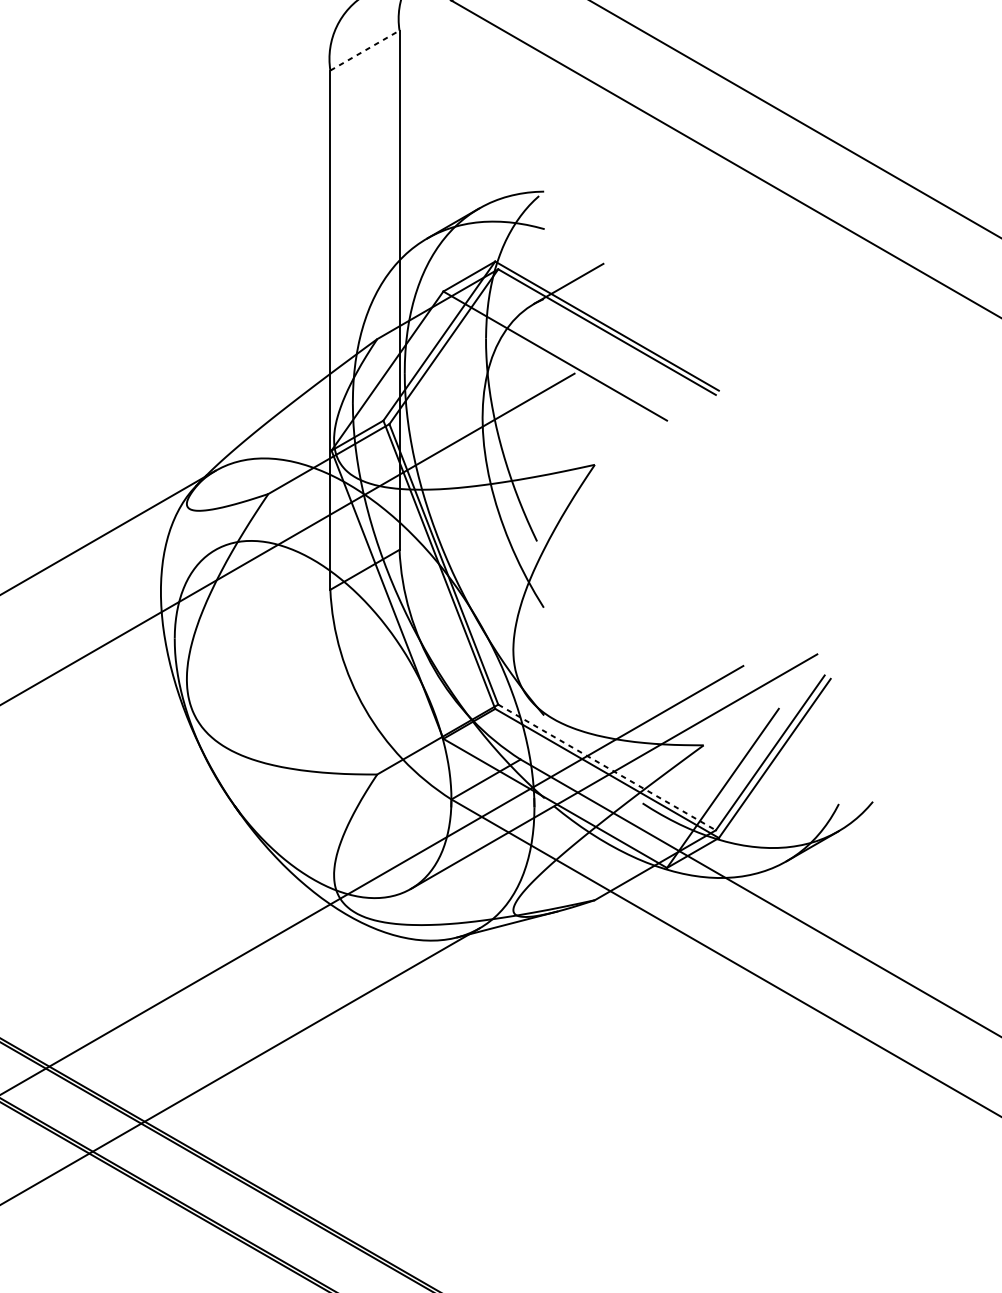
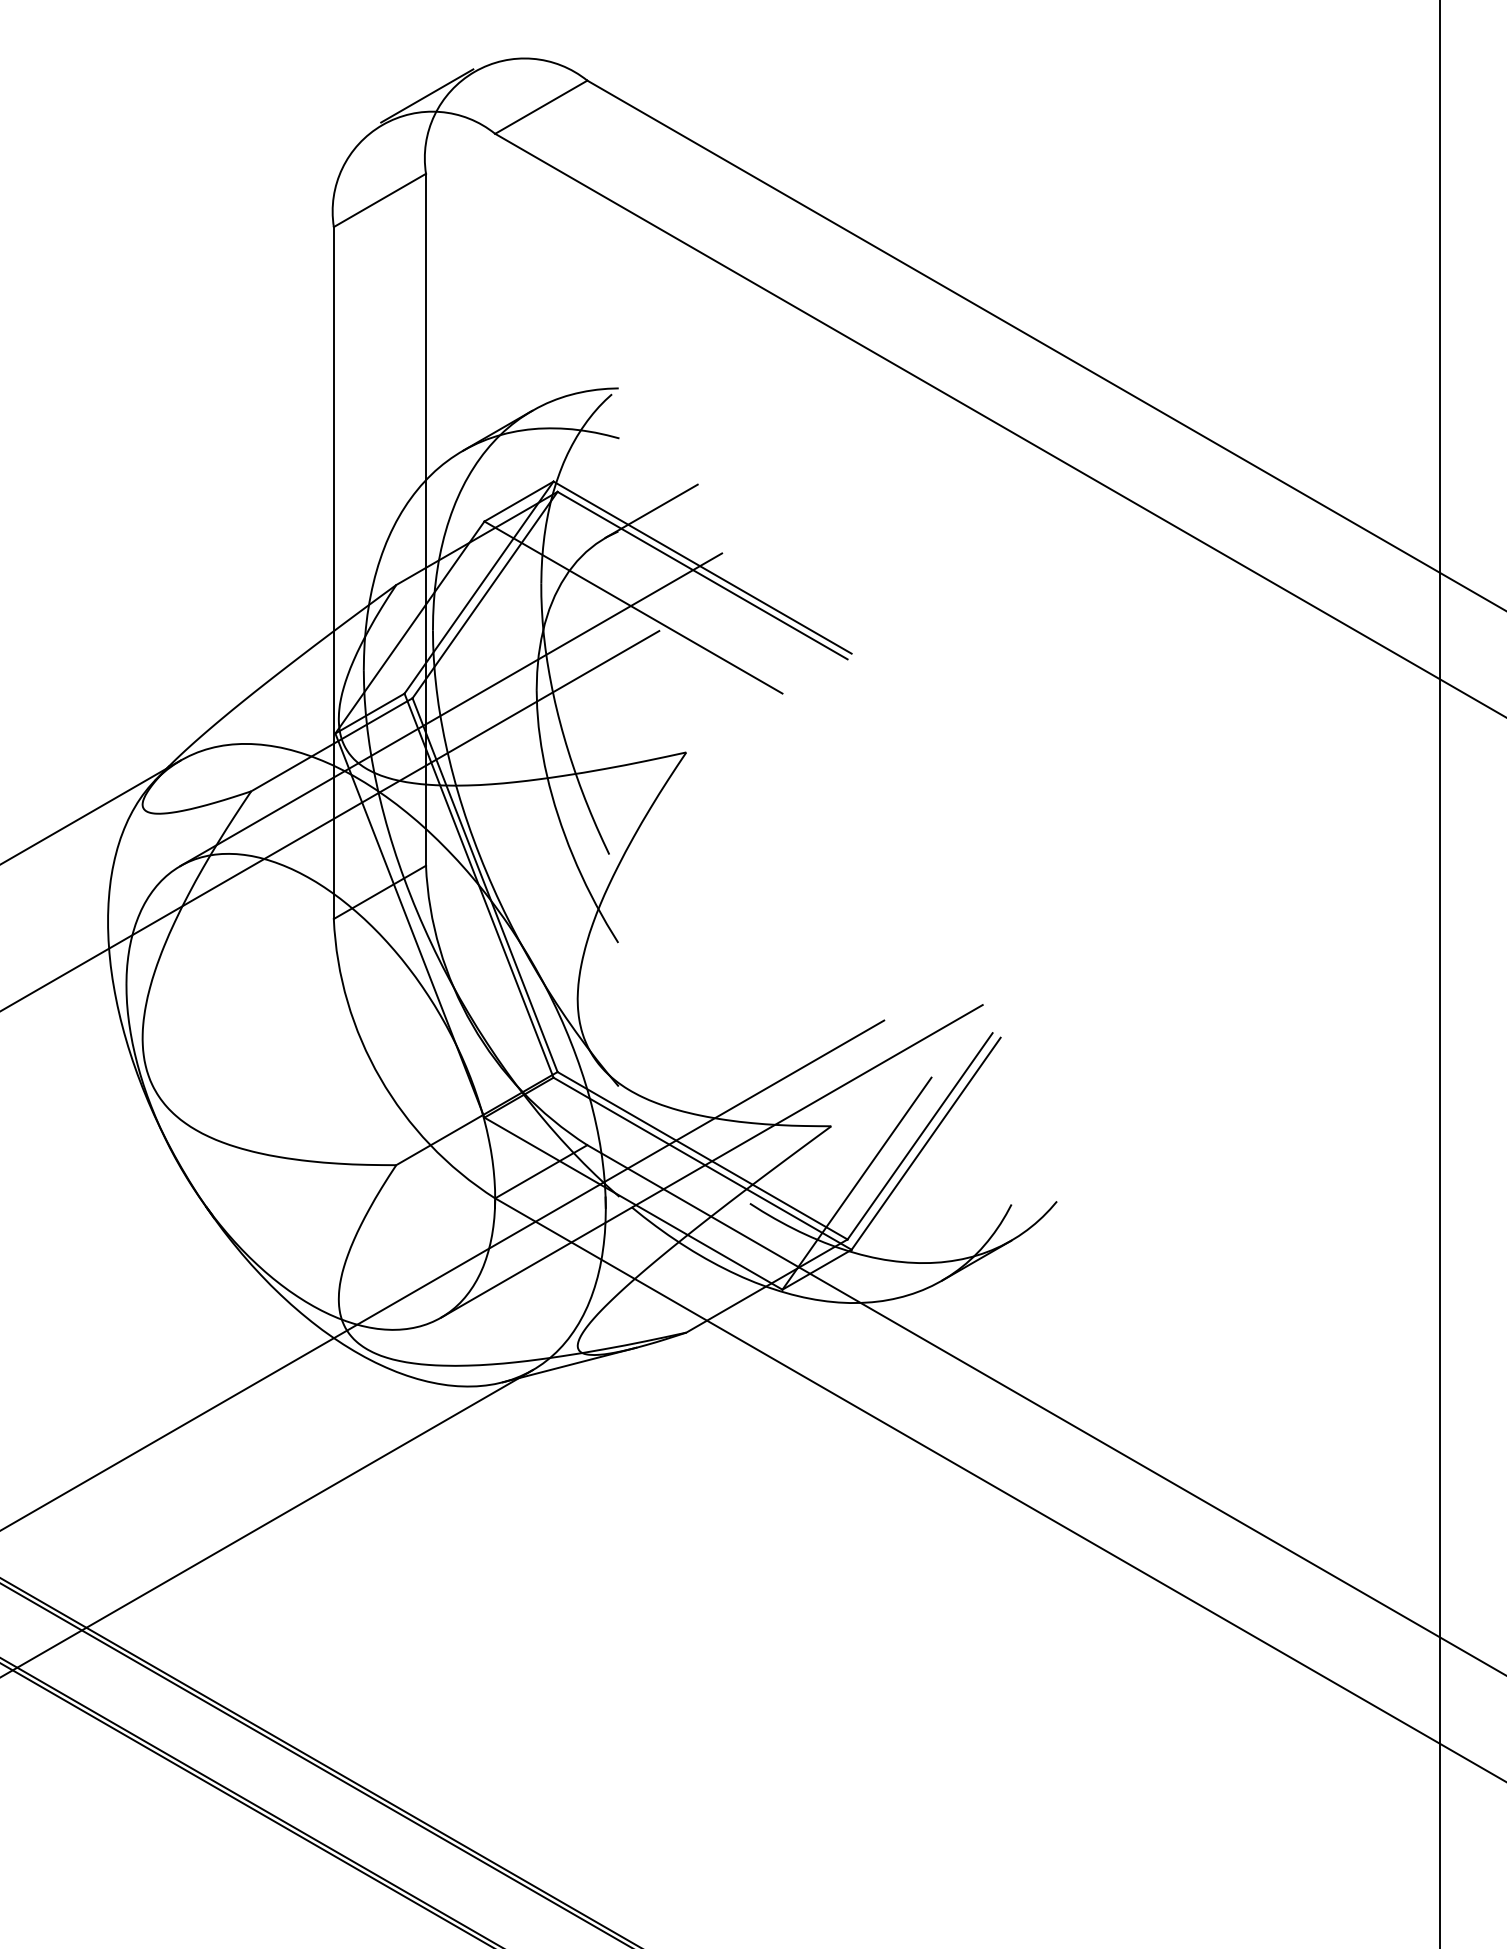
line: (365, 50) -> (380, 200), dashed -> solid
line: (418, 432) -> (451, 709), added
line: (607, 768) -> (703, 1156), dashed -> solid

